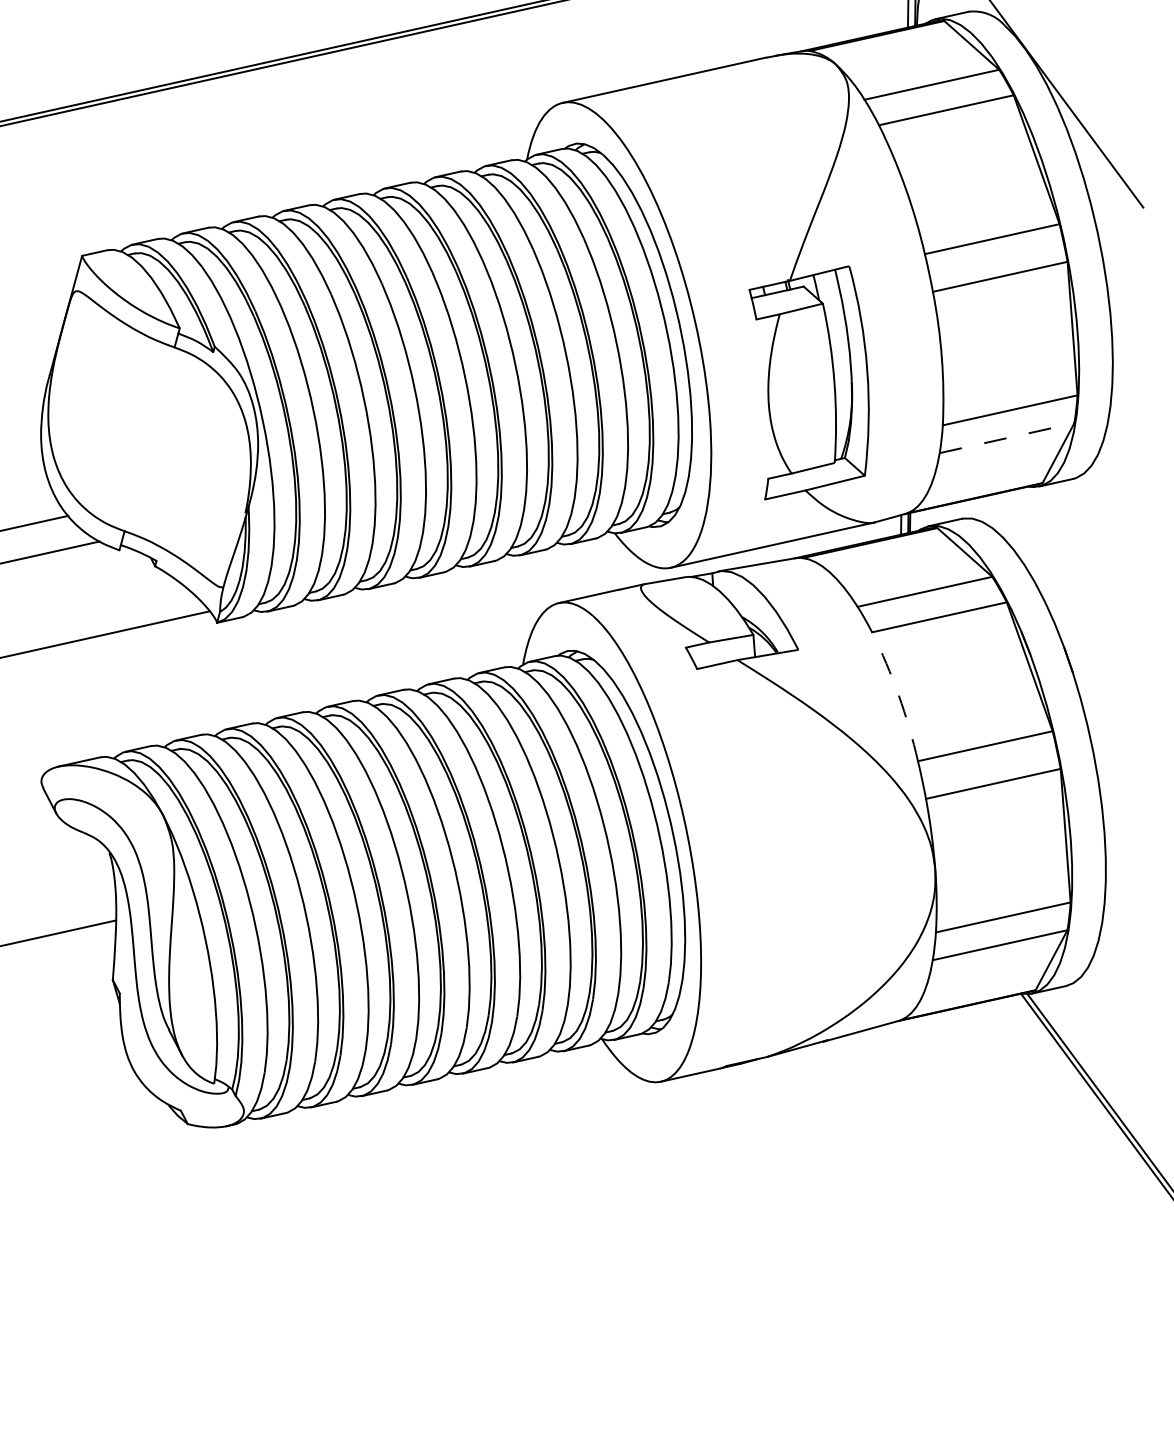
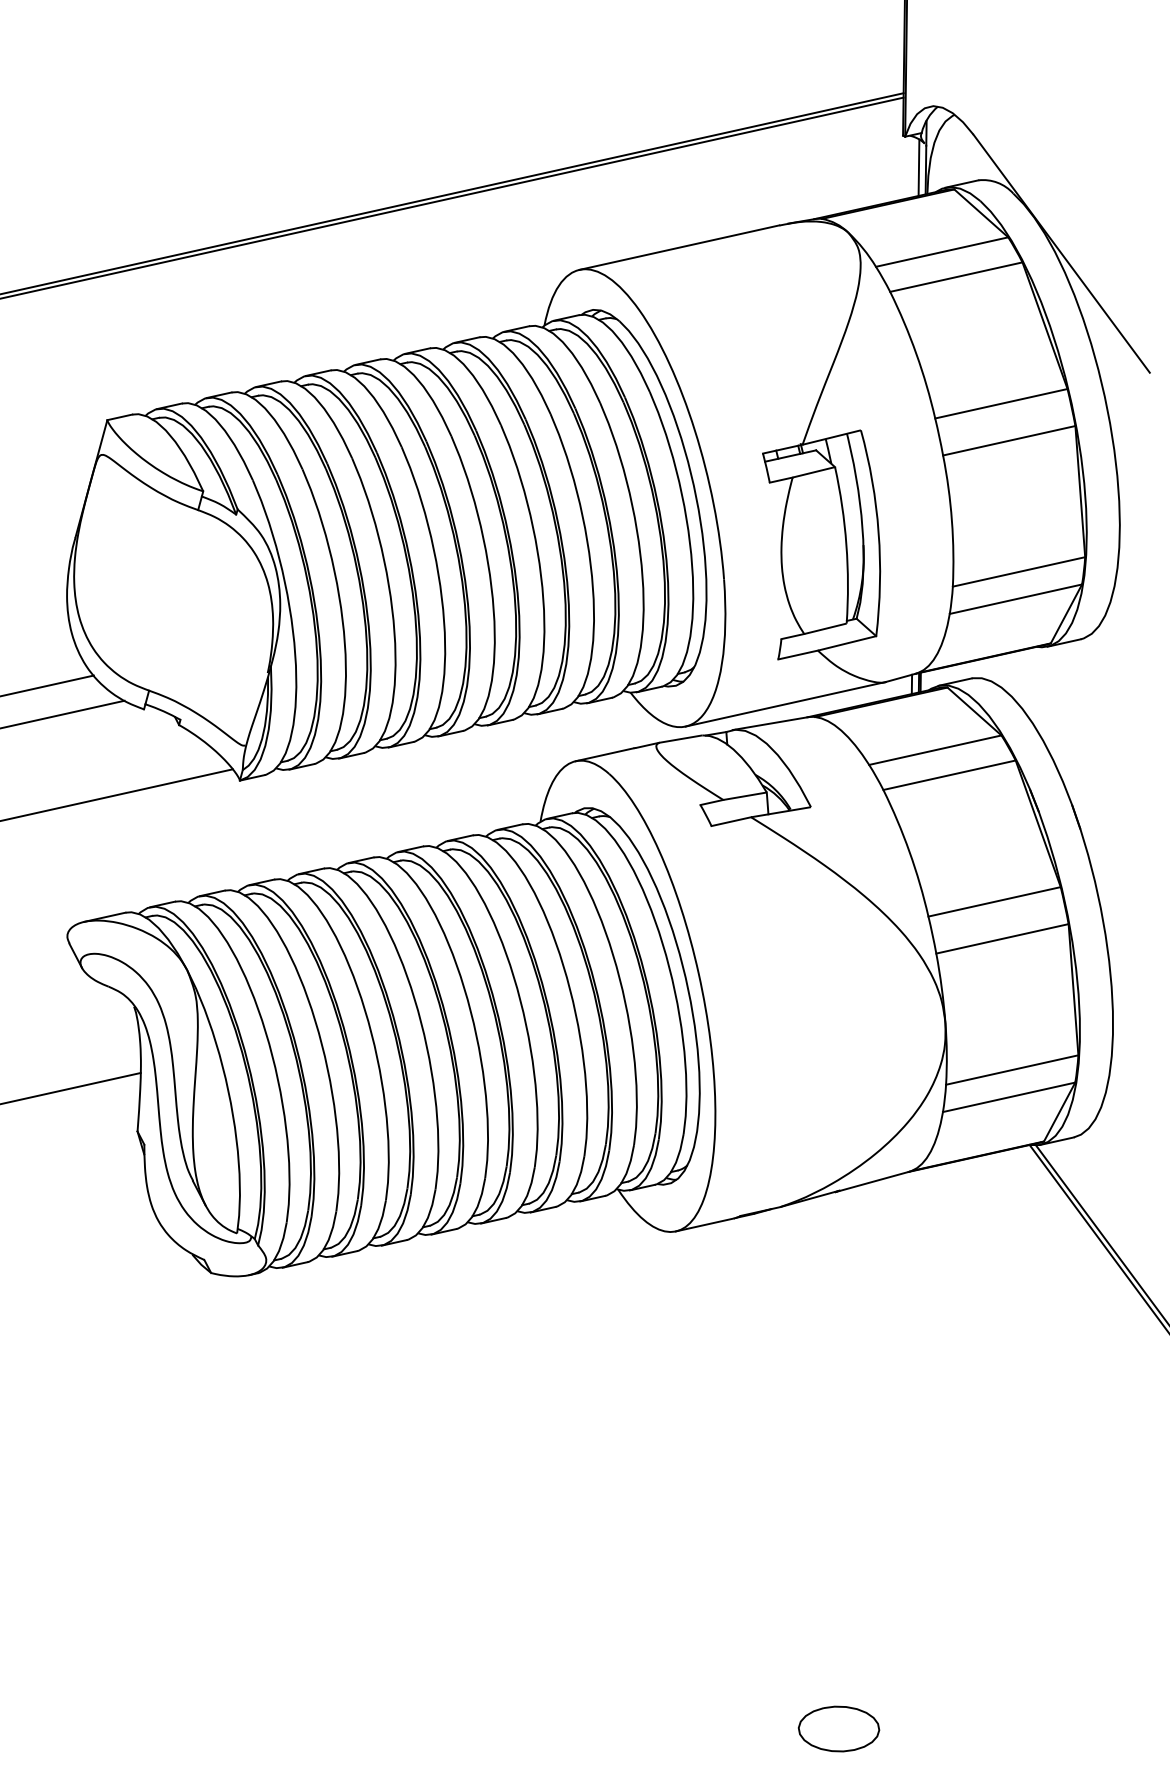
line: (1006, 438) -> (1015, 599), dashed -> solid
arc: (898, 694) -> (909, 851), dashed -> solid

